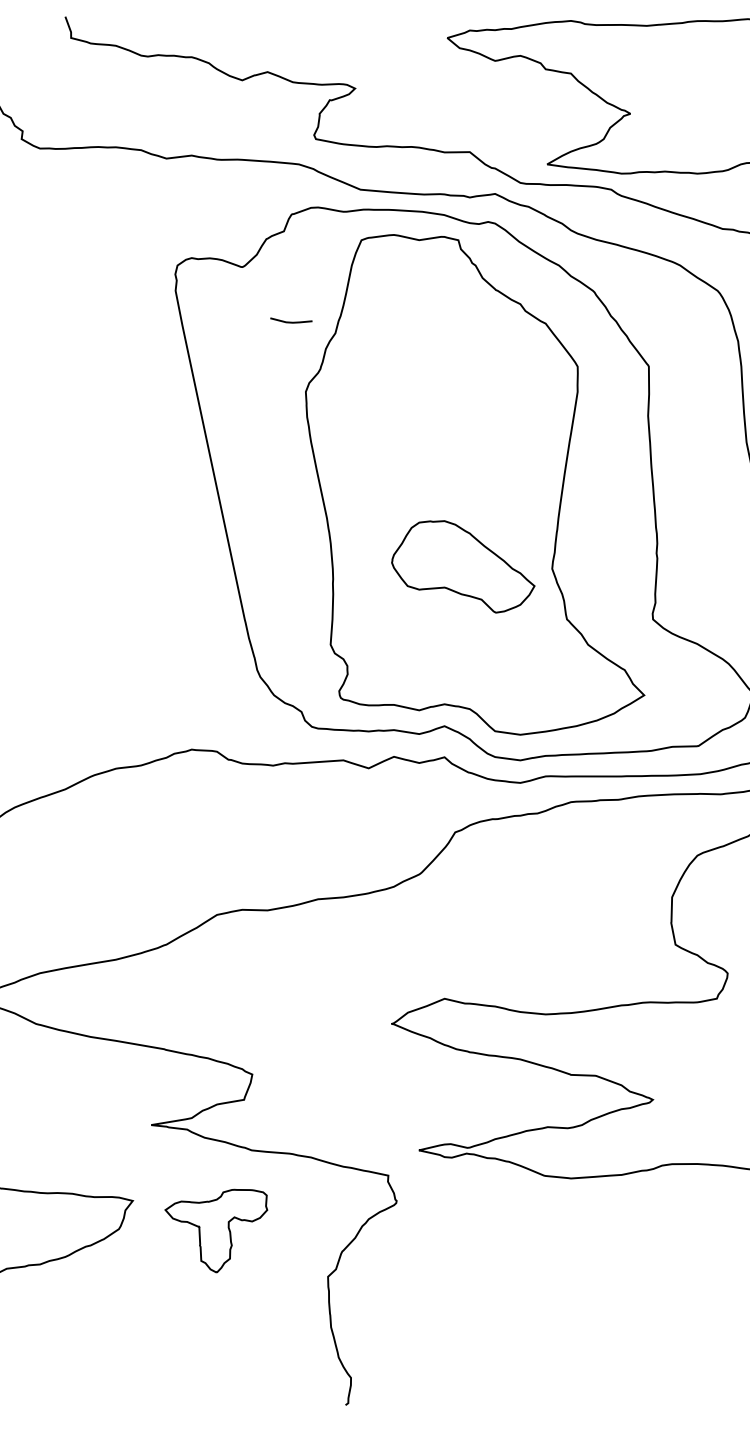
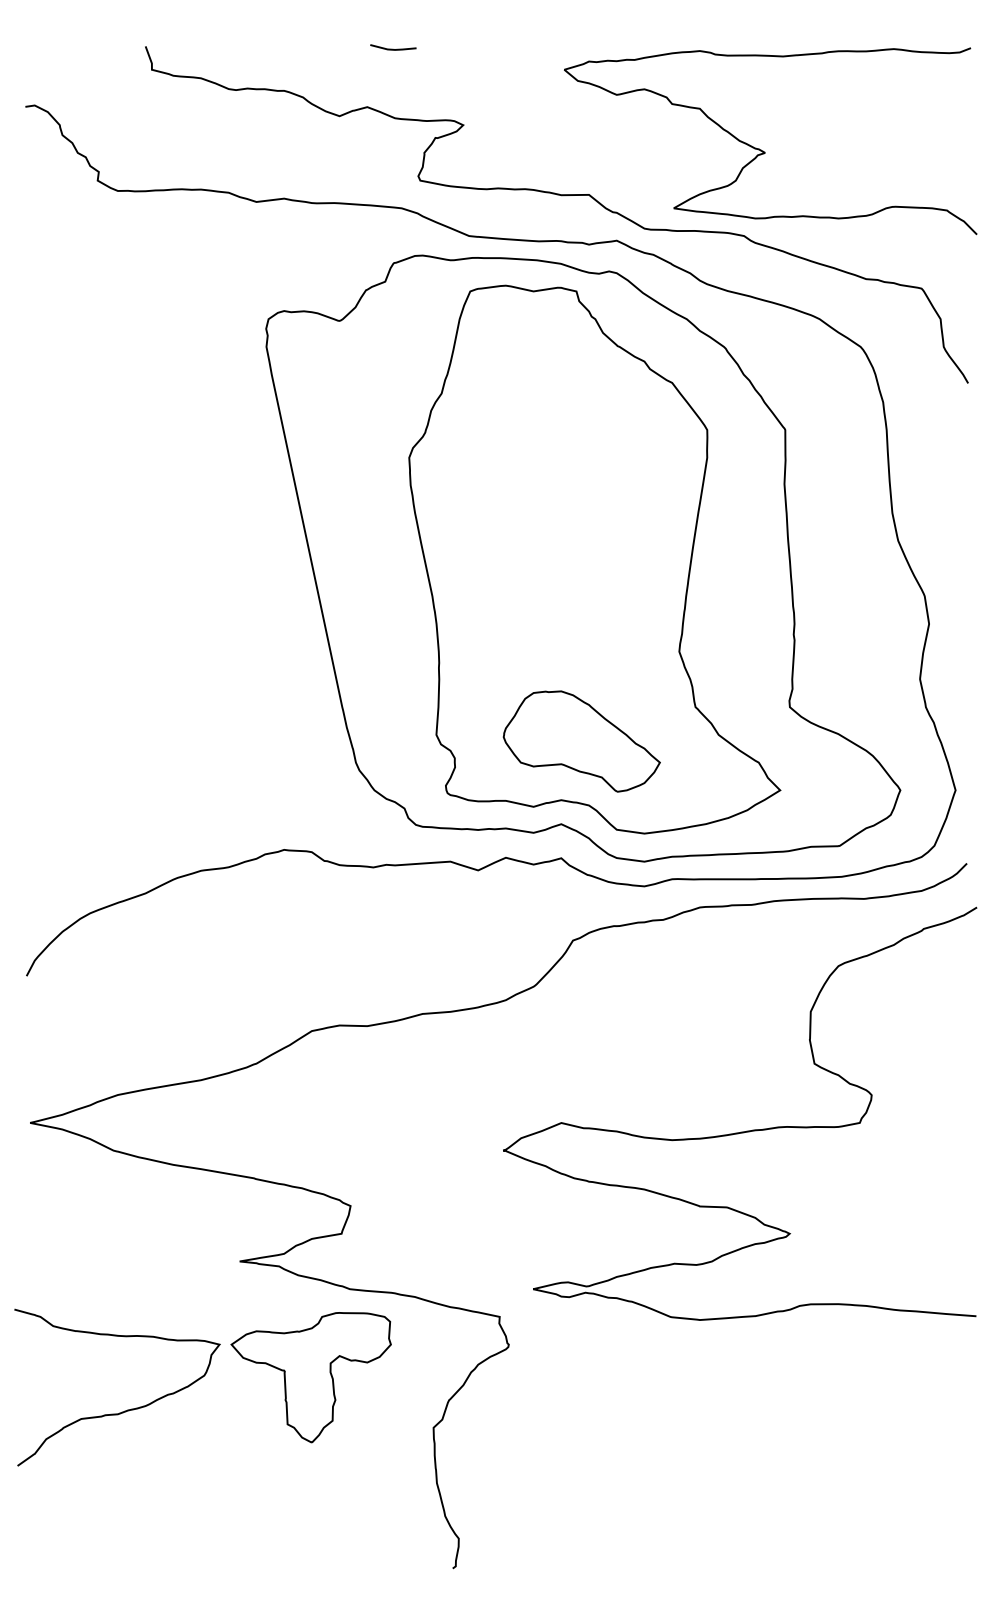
line: (291, 321) -> (393, 48), moved
part: (462, 566) -> (581, 741), moved
part: (215, 1230) -> (310, 1377), size x1.43

